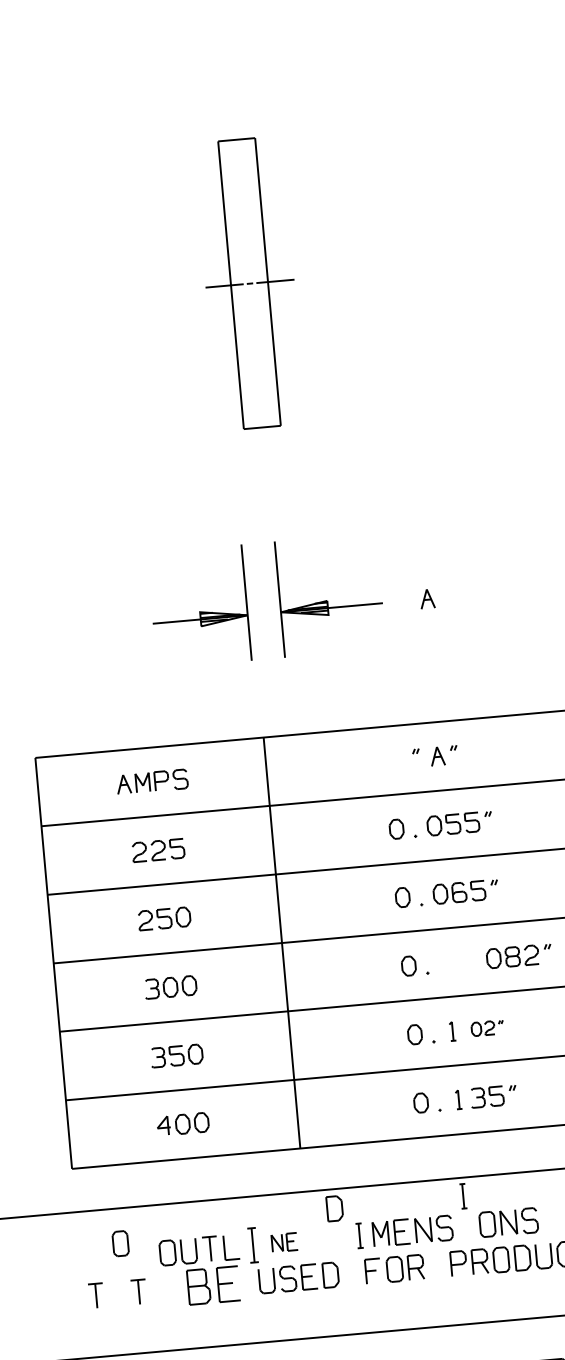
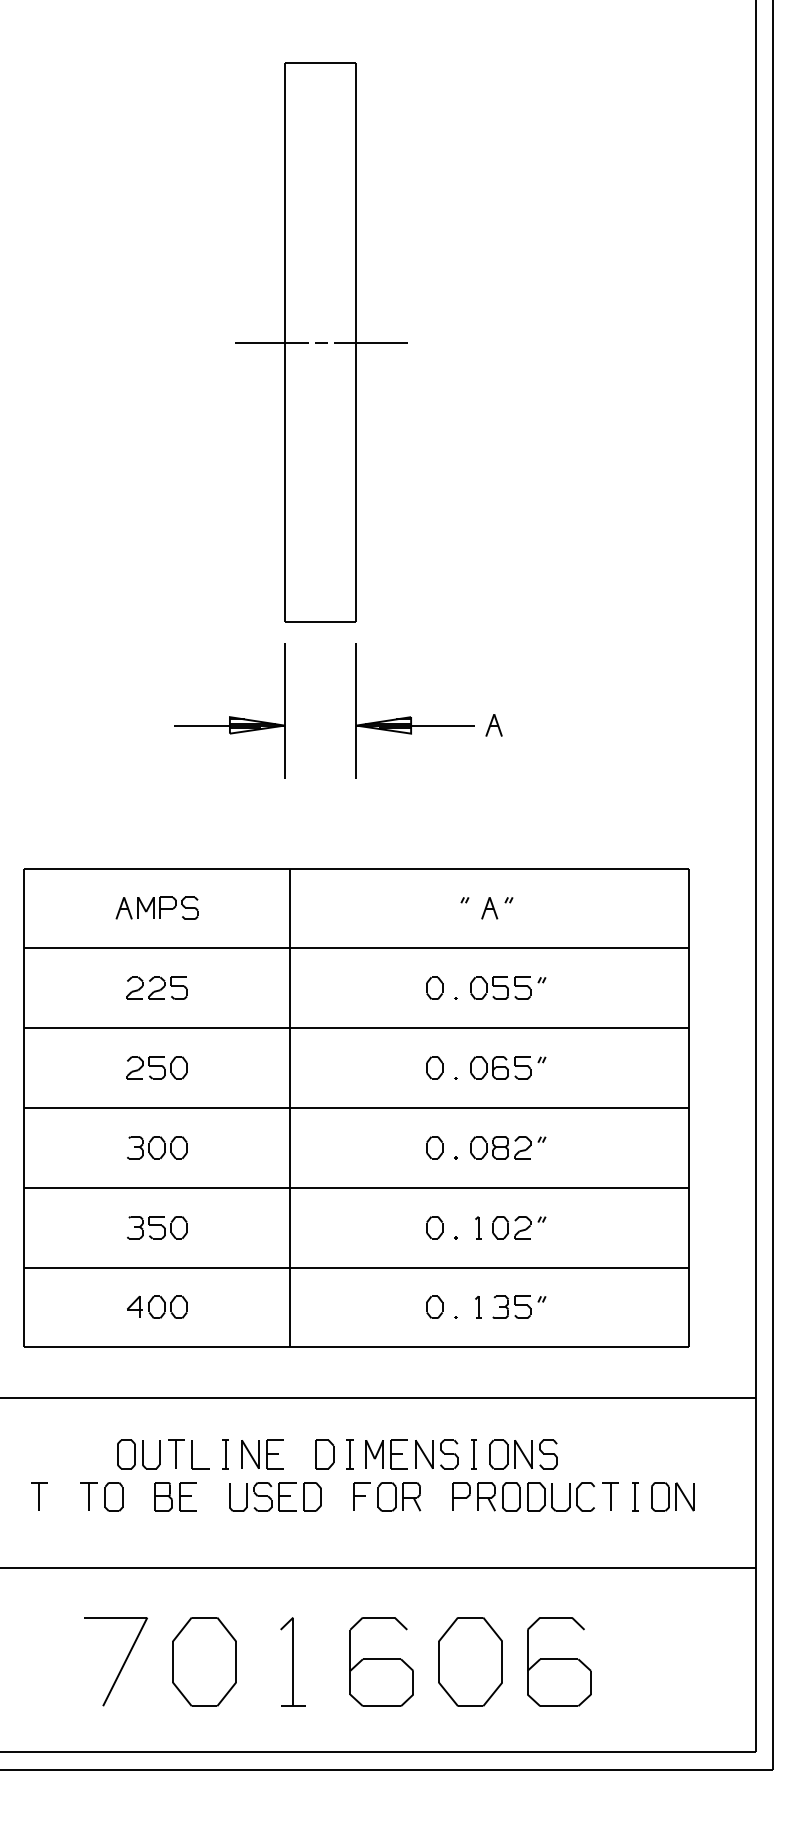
part: (250, 283) -> (321, 342), size x1.67
part: (326, 600) -> (410, 716), moved
part: (519, 956) -> (508, 1147), moved
part: (487, 1028) -> (519, 1227), size x1.43
part: (462, 1196) -> (473, 1454), moved
part: (334, 1208) -> (324, 1454), moved
part: (284, 1242) -> (262, 1454), size x1.43
part: (120, 1243) -> (113, 1496), moved
part: (252, 1245) -> (225, 1454), size x0.71
part: (213, 1285) -> (175, 1496), size x0.71

